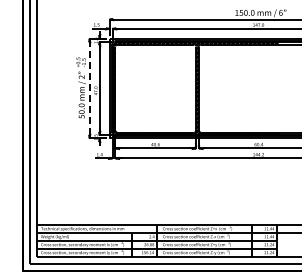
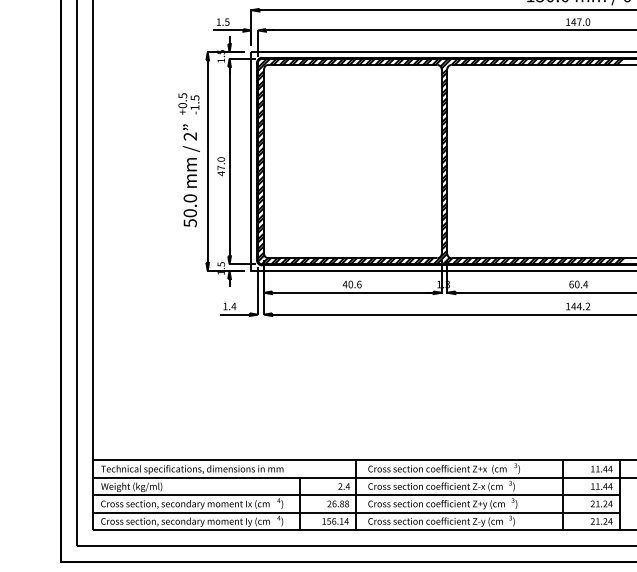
line: (89, 88) -> (207, 161), dashed -> solid

